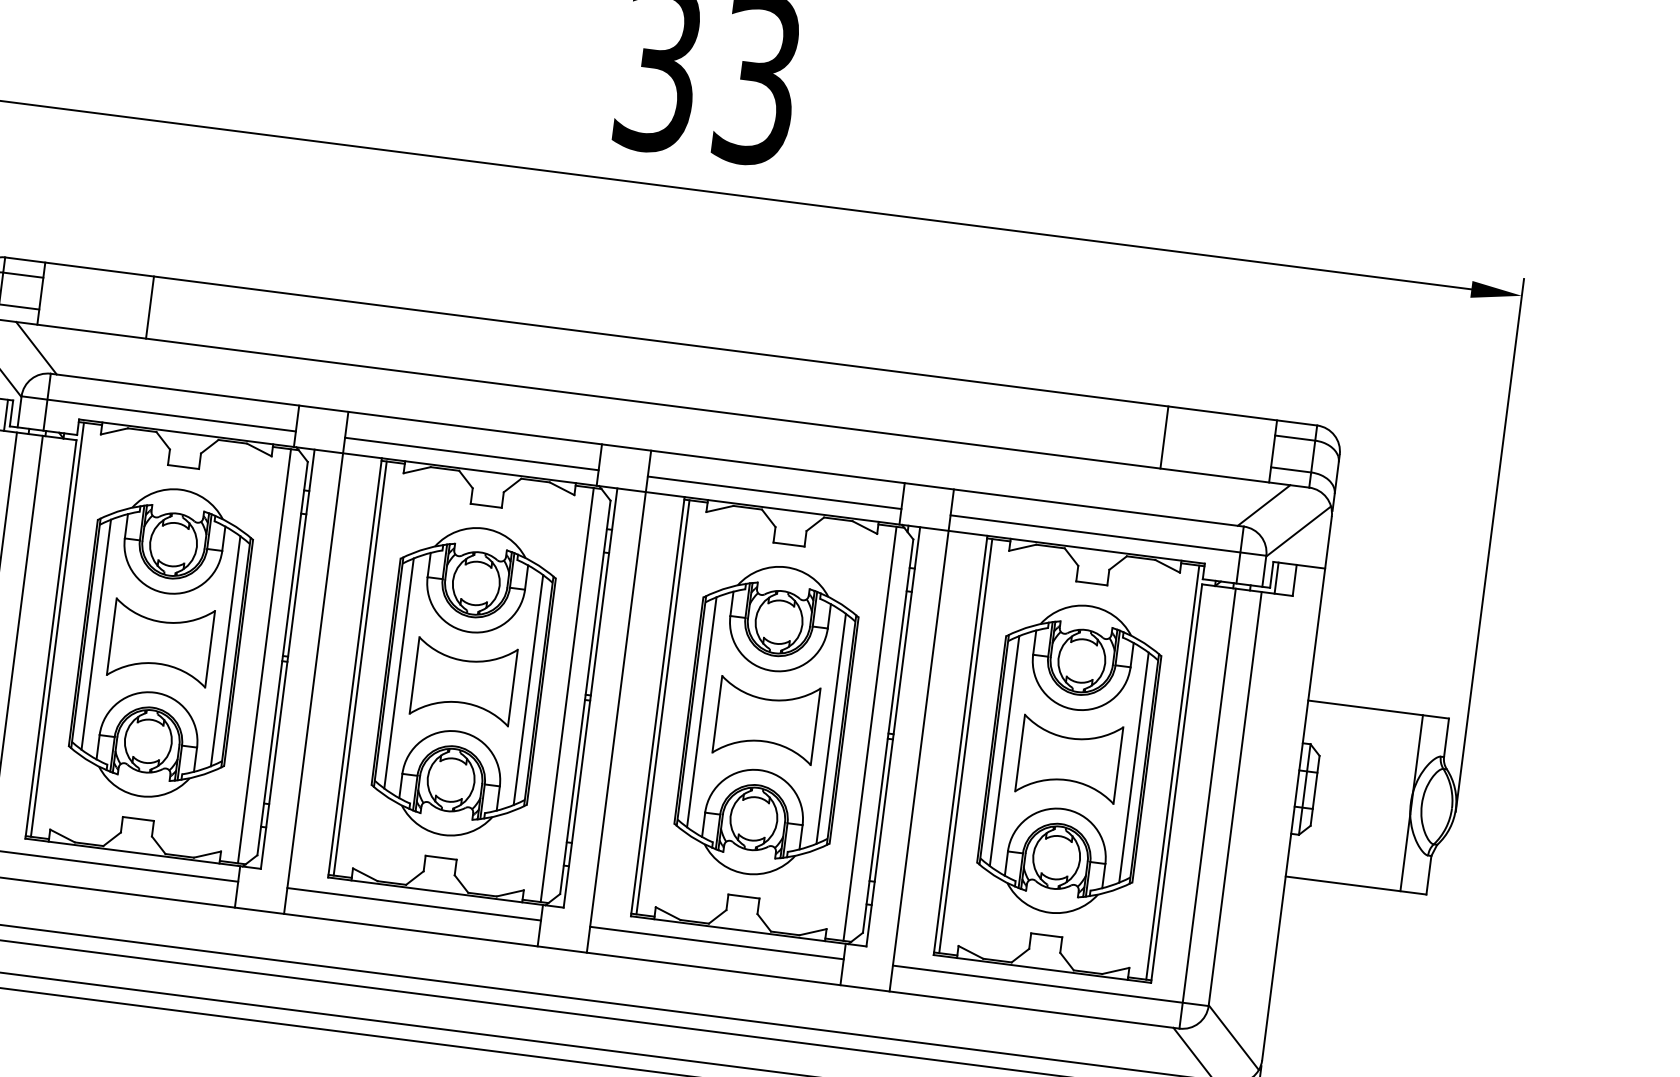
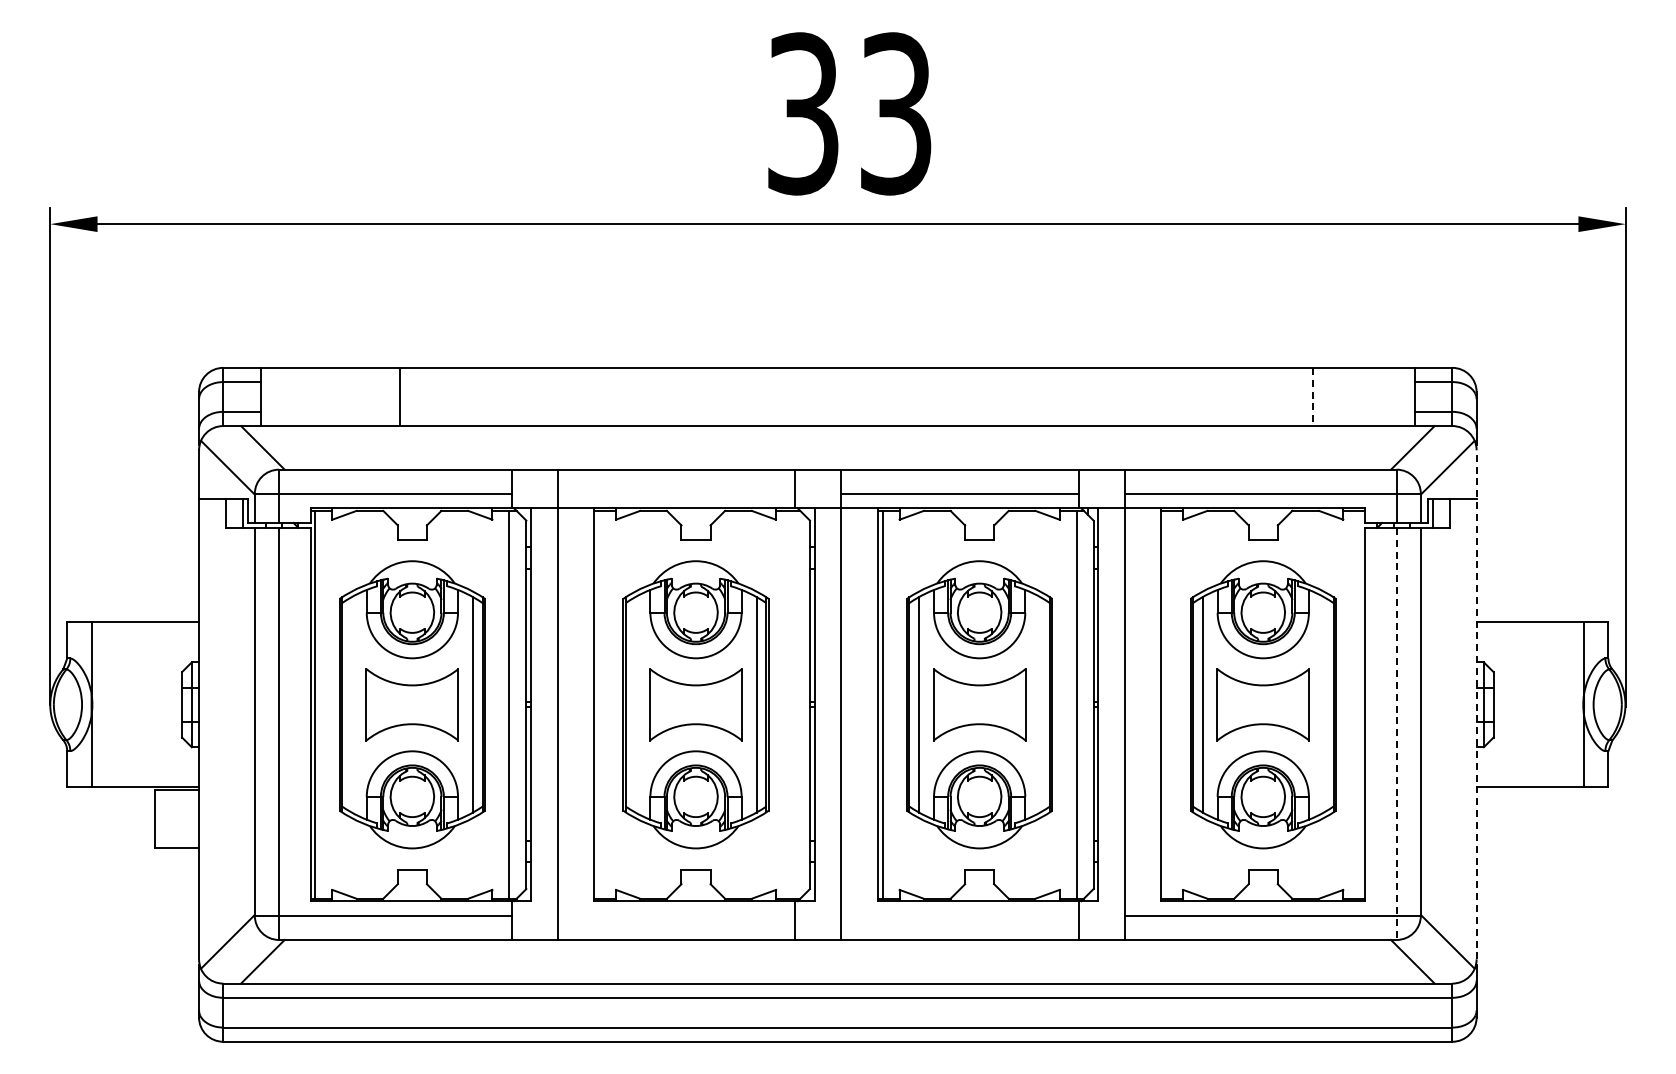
line: (149, 307) -> (399, 396), moved
line: (1163, 438) -> (1312, 397), solid -> dashed
line: (471, 453) -> (676, 493), removed
line: (96, 634) -> (351, 704), removed
line: (360, 668) -> (599, 704), removed
line: (399, 673) -> (635, 704), removed
line: (567, 694) -> (793, 704), removed
line: (831, 728) -> (1040, 704), removed
line: (965, 745) -> (1166, 704), removed
line: (1133, 767) -> (1323, 704), removed
line: (1173, 772) -> (1360, 704), removed
line: (1296, 788) -> (1476, 704), solid -> dashed
line: (1207, 809) -> (1396, 734), solid -> dashed
line: (414, 904) -> (676, 915), removed
line: (717, 942) -> (960, 915), removed

